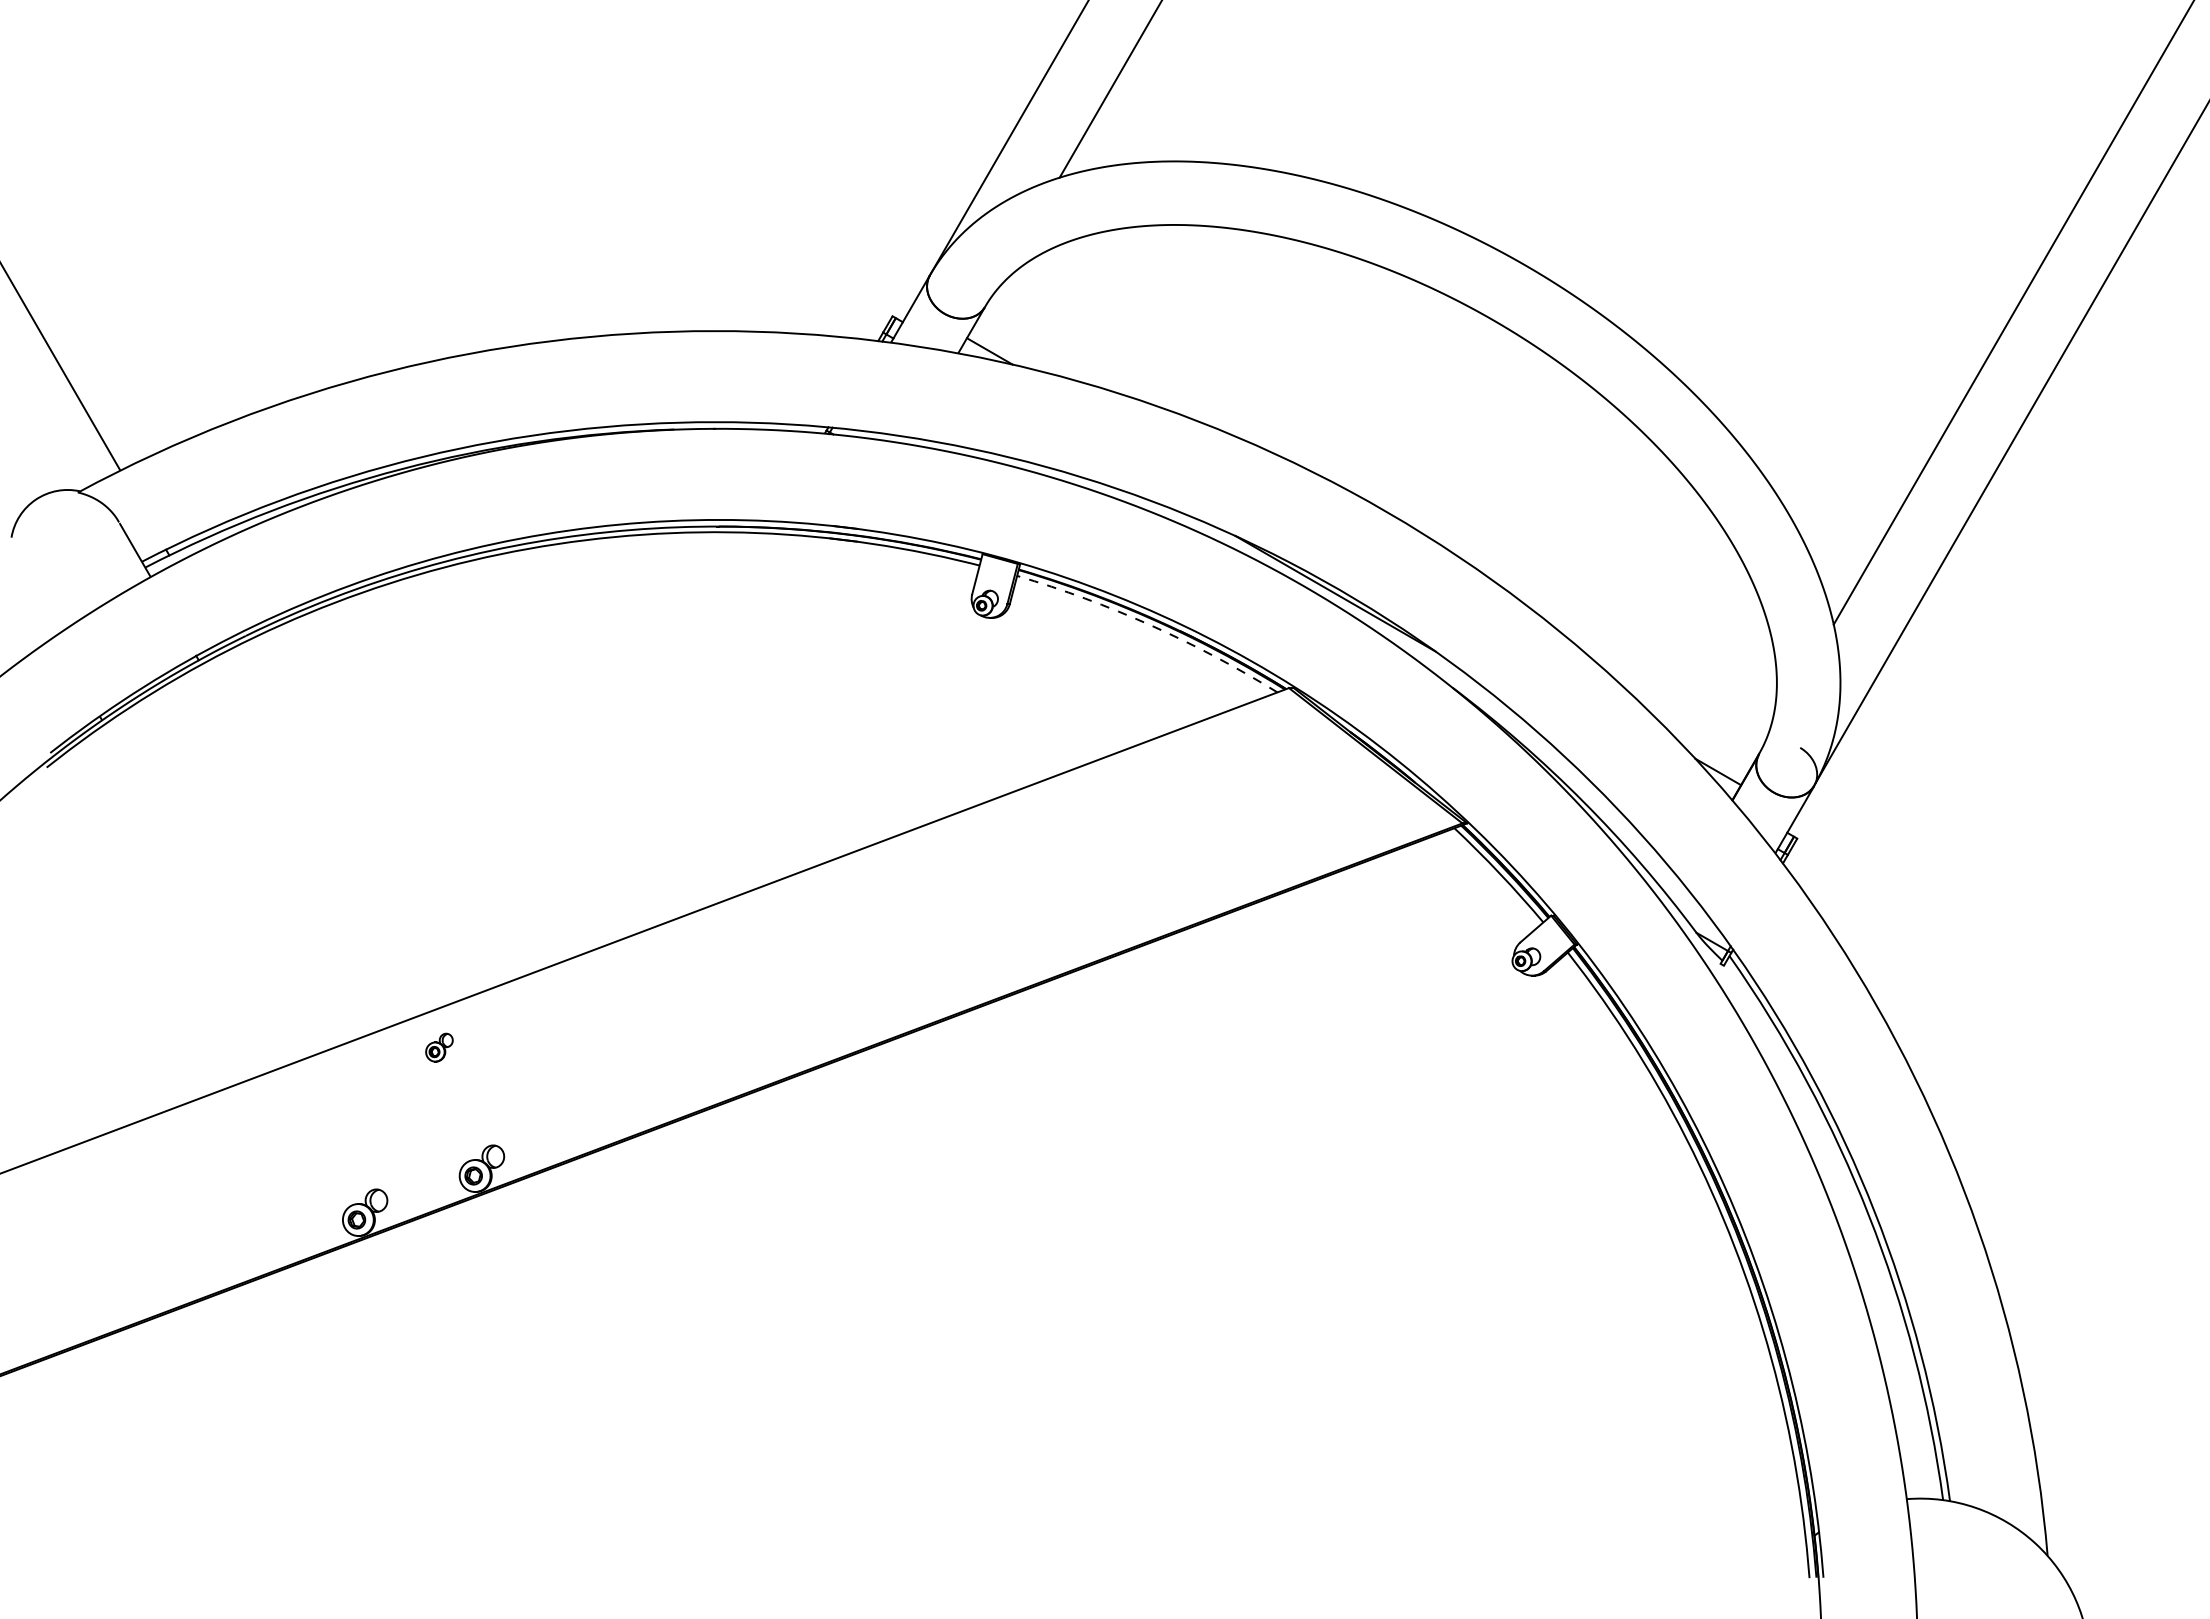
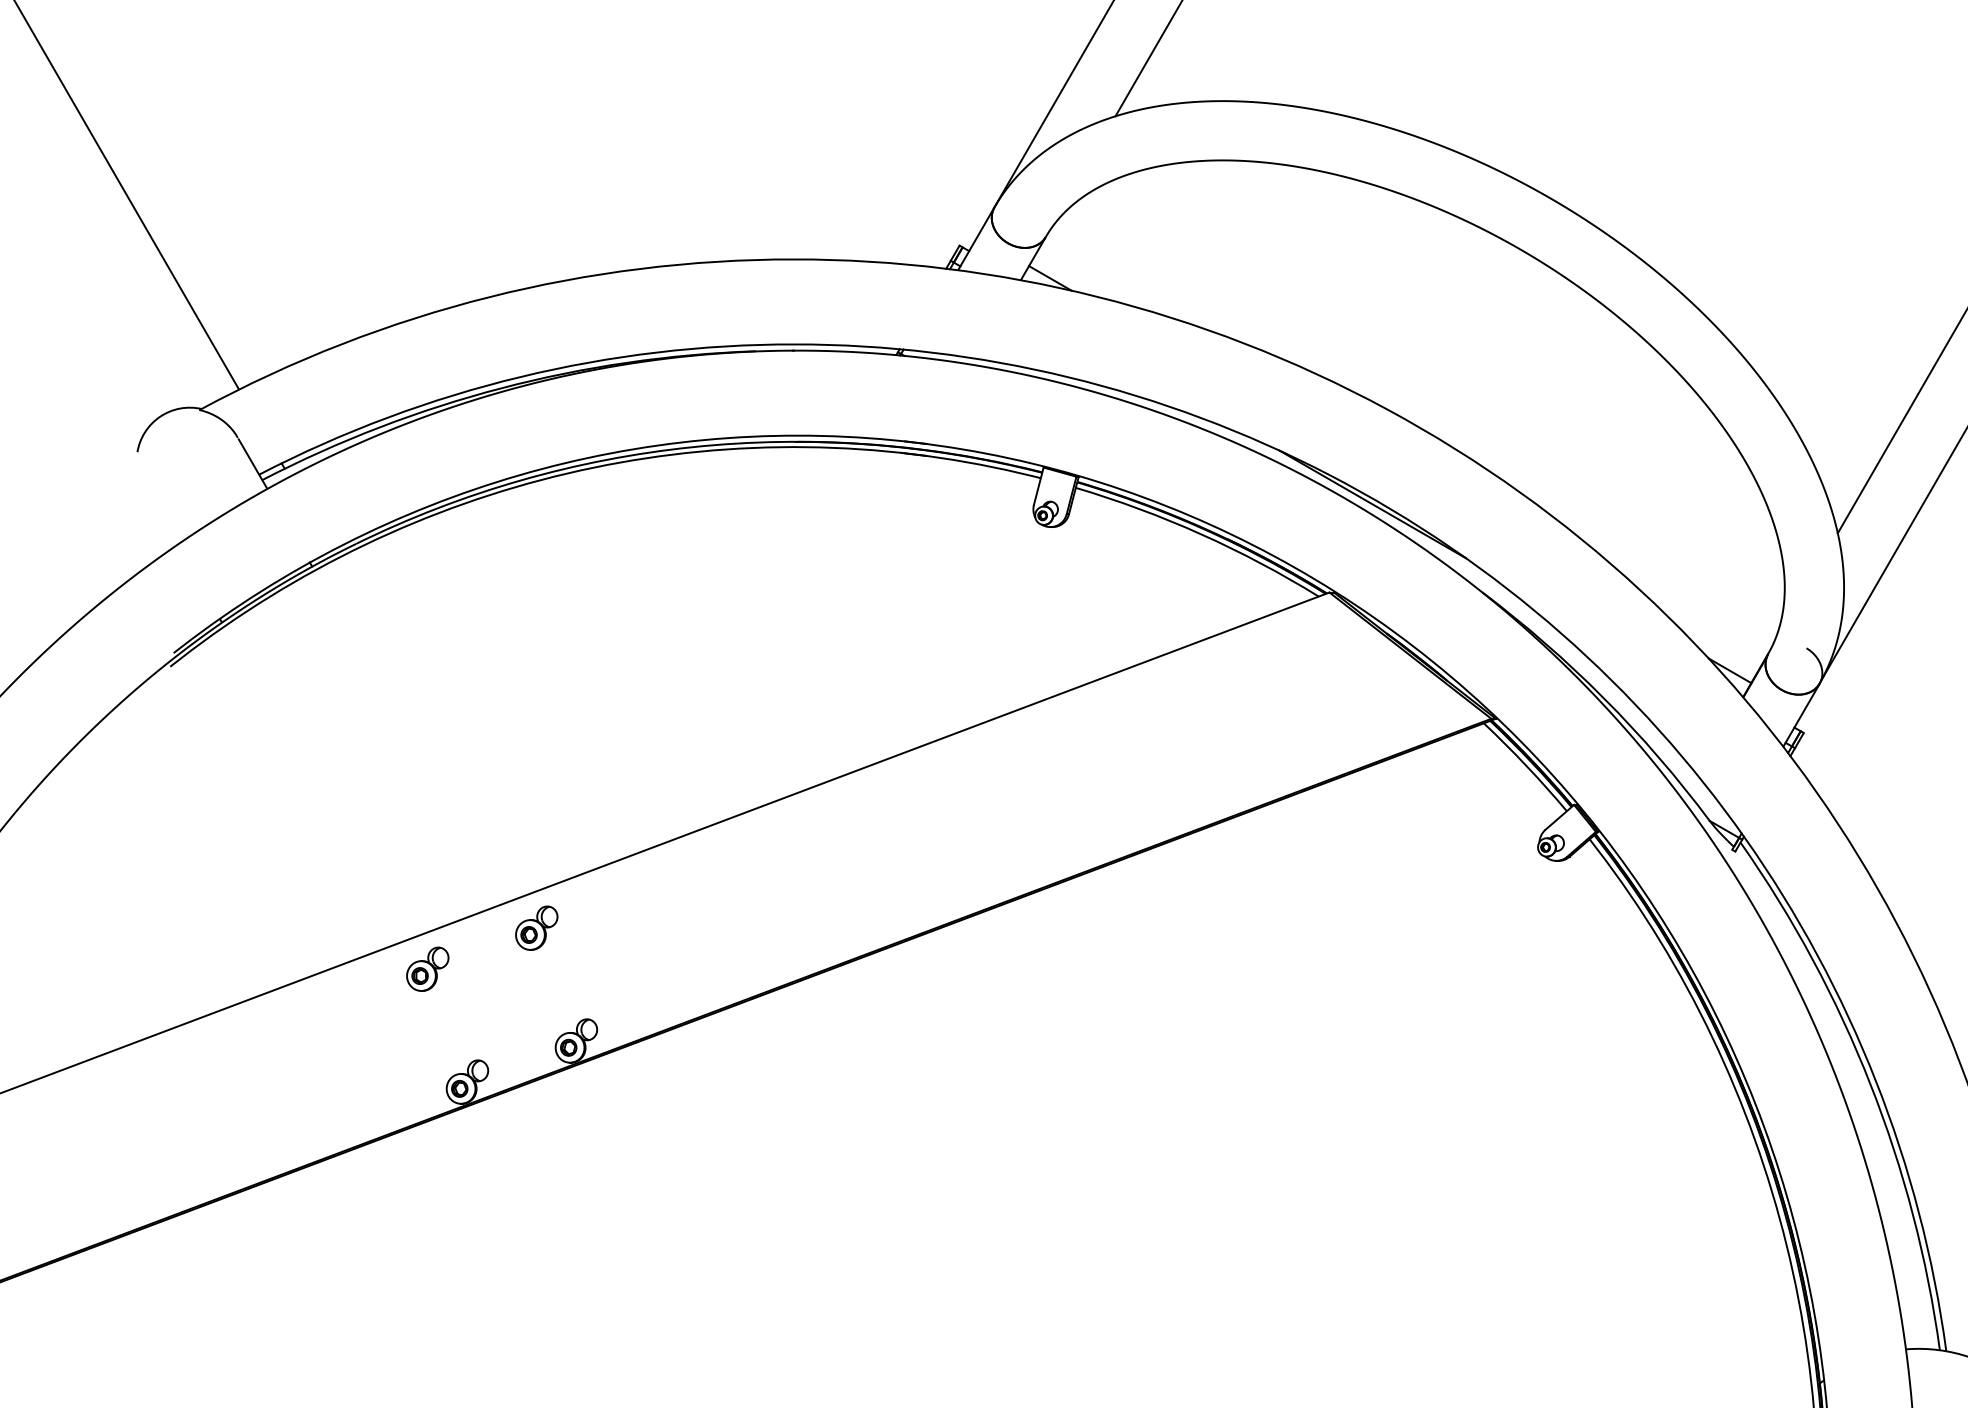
arc: (1151, 625) -> (1201, 534), dashed -> solid
part: (439, 1047) -> (536, 927), size x1.67
part: (322, 1091) -> (427, 968), added

